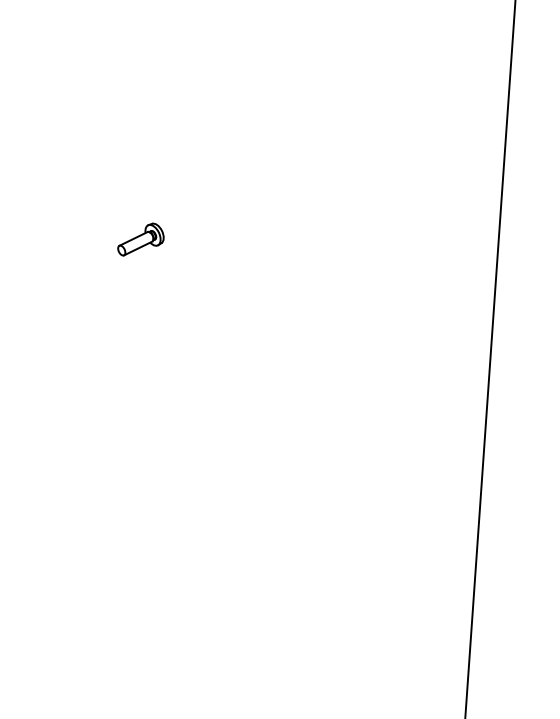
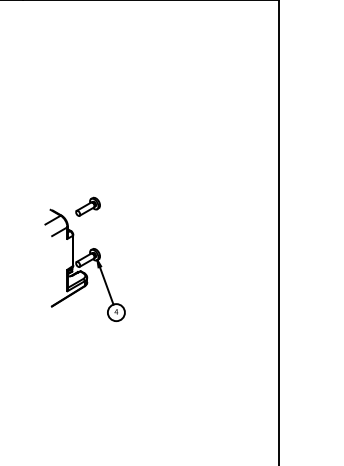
part: (126, 346) -> (84, 264), added

